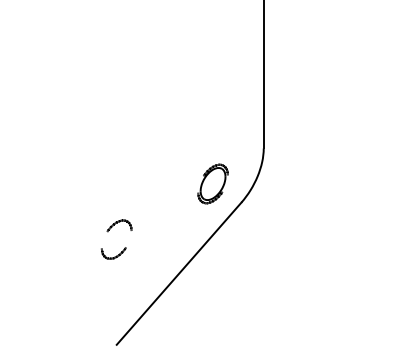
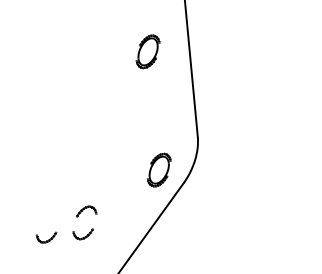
part: (212, 38) -> (147, 51), added
curve: (69, 256) -> (47, 240), added

